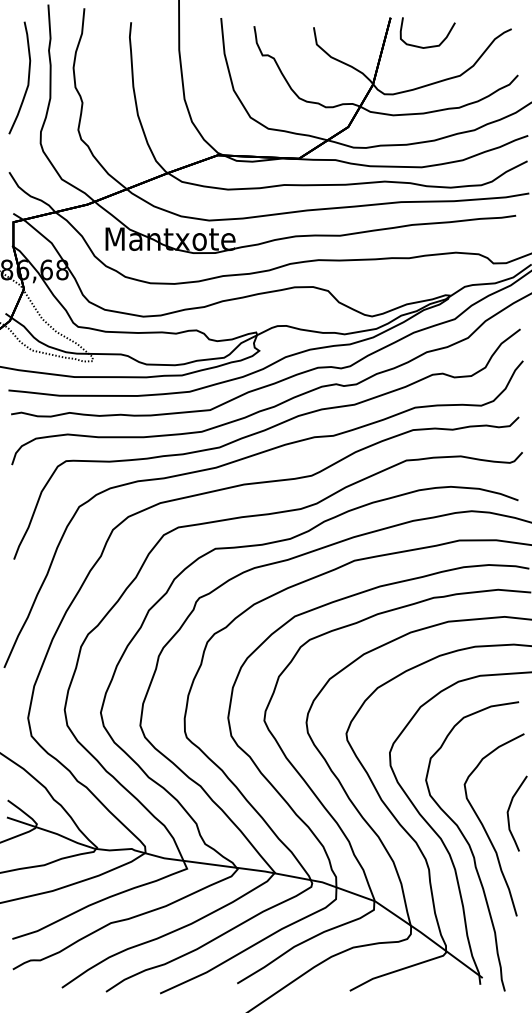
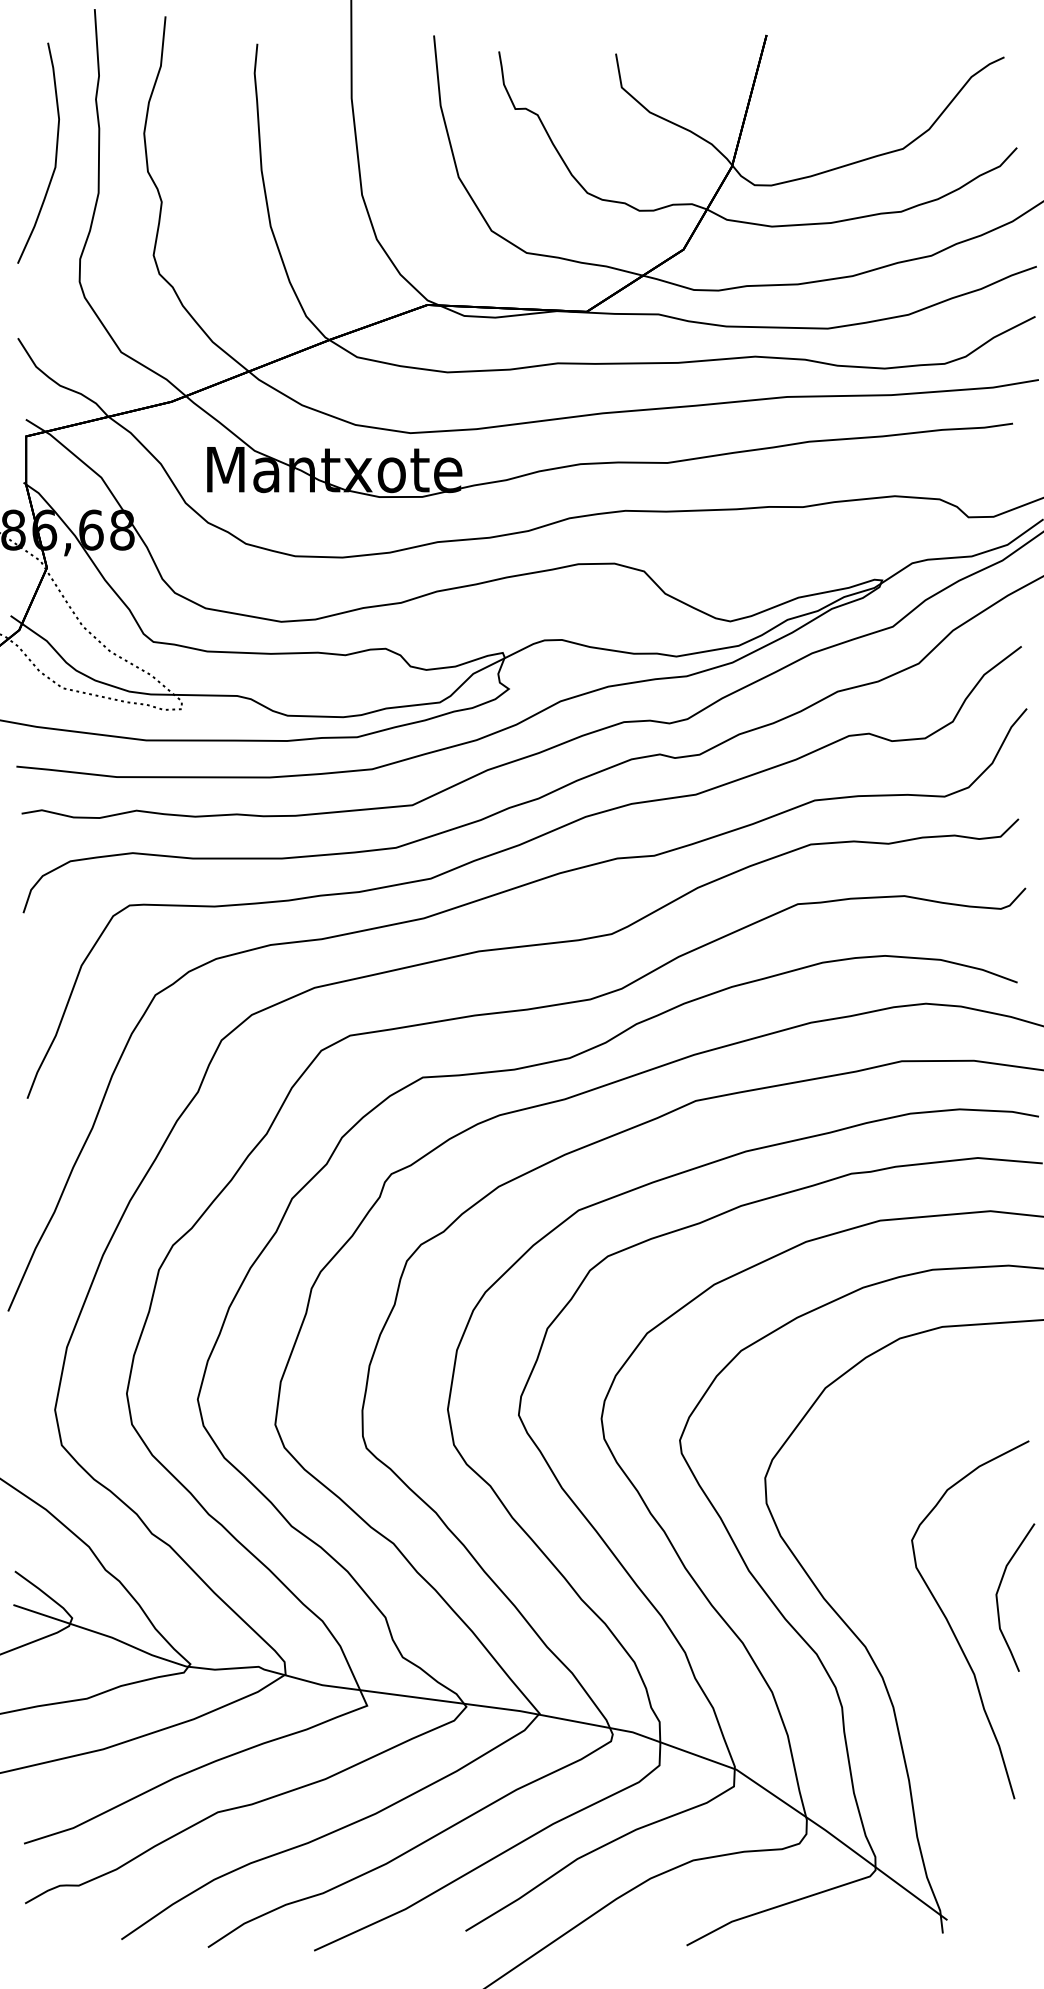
curve: (431, 45) -> (846, 89), removed
curve: (471, 847) -> (925, 1663), removed

